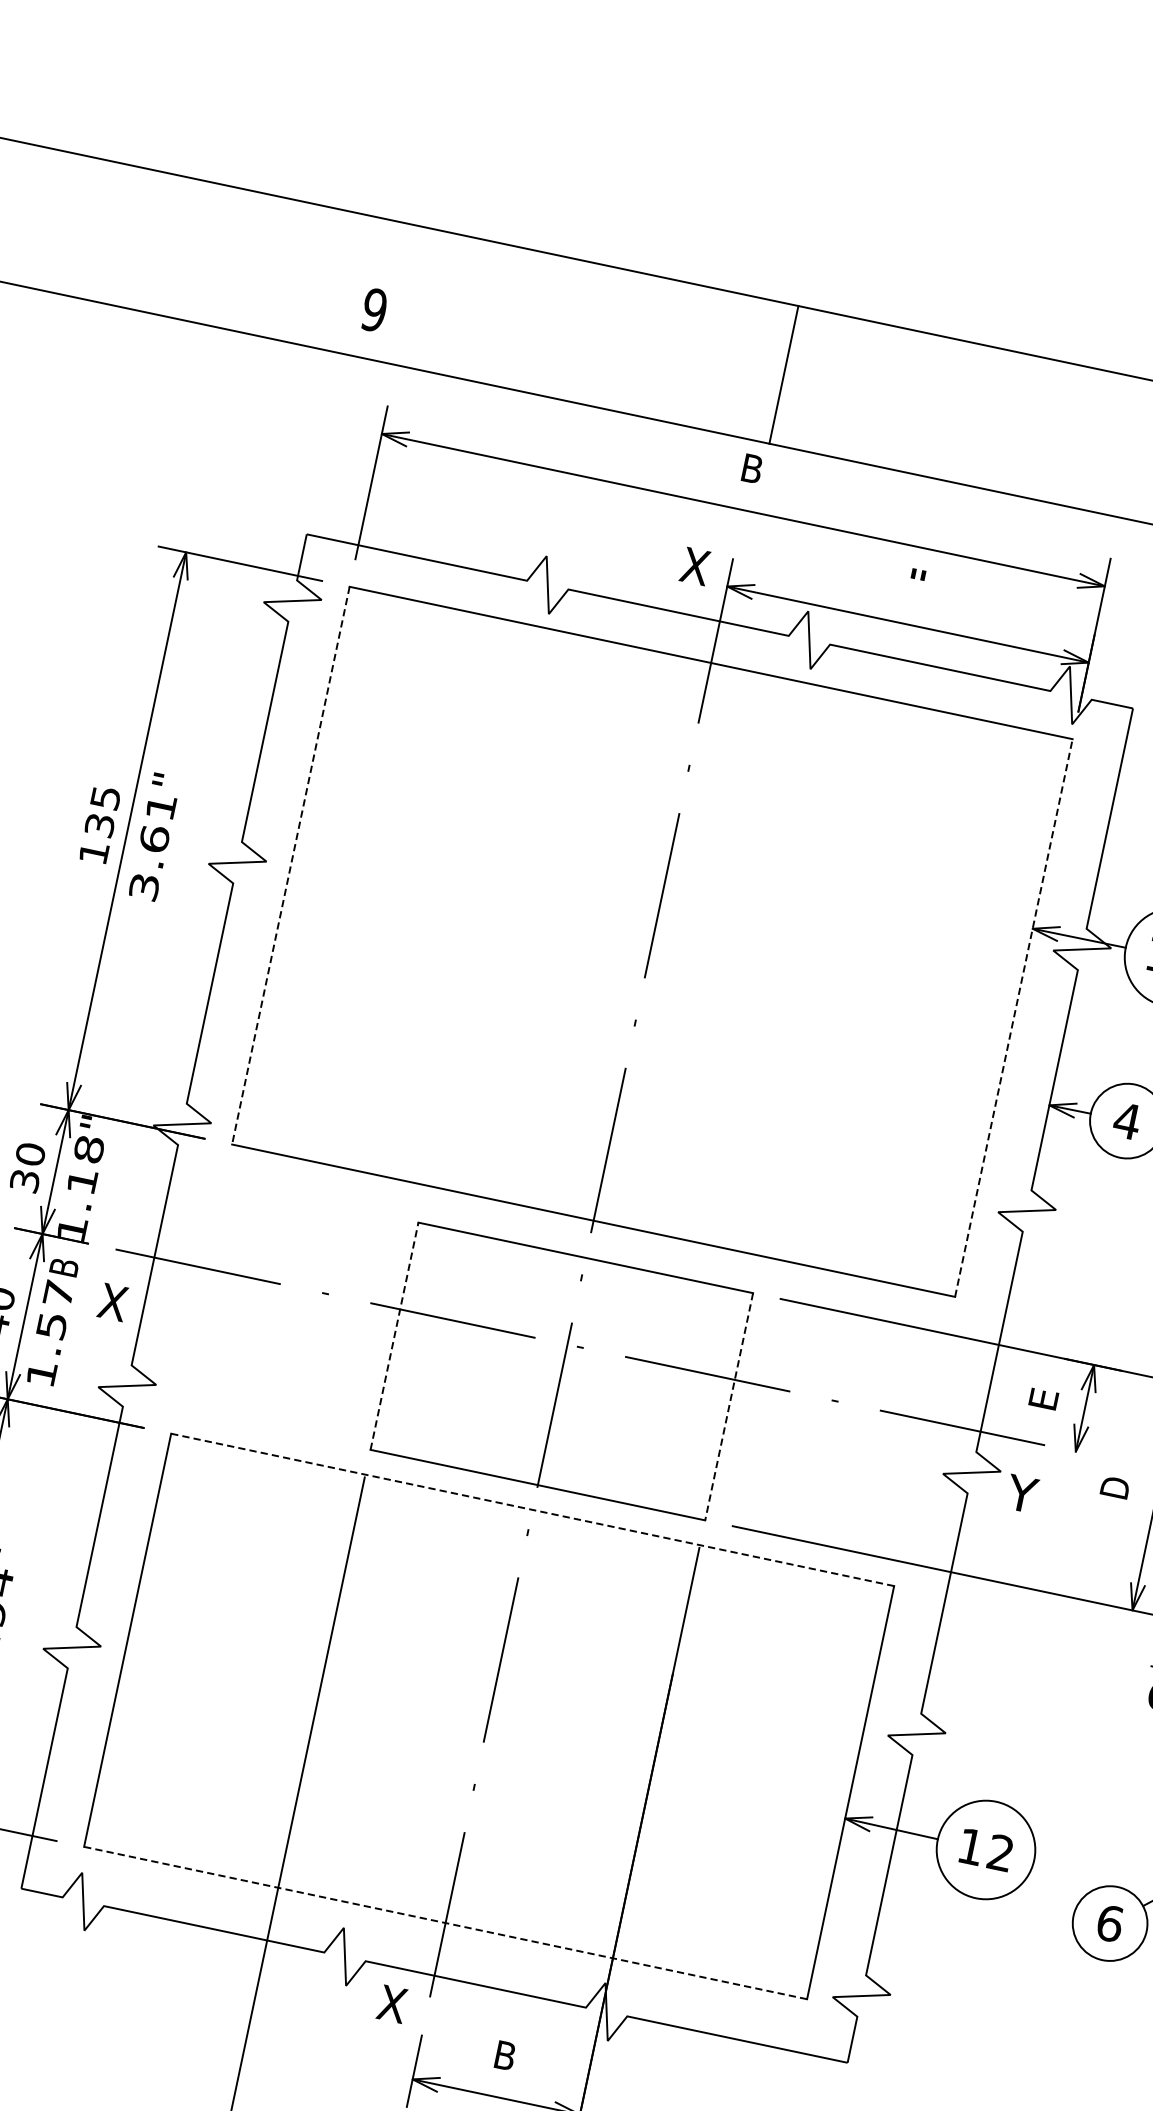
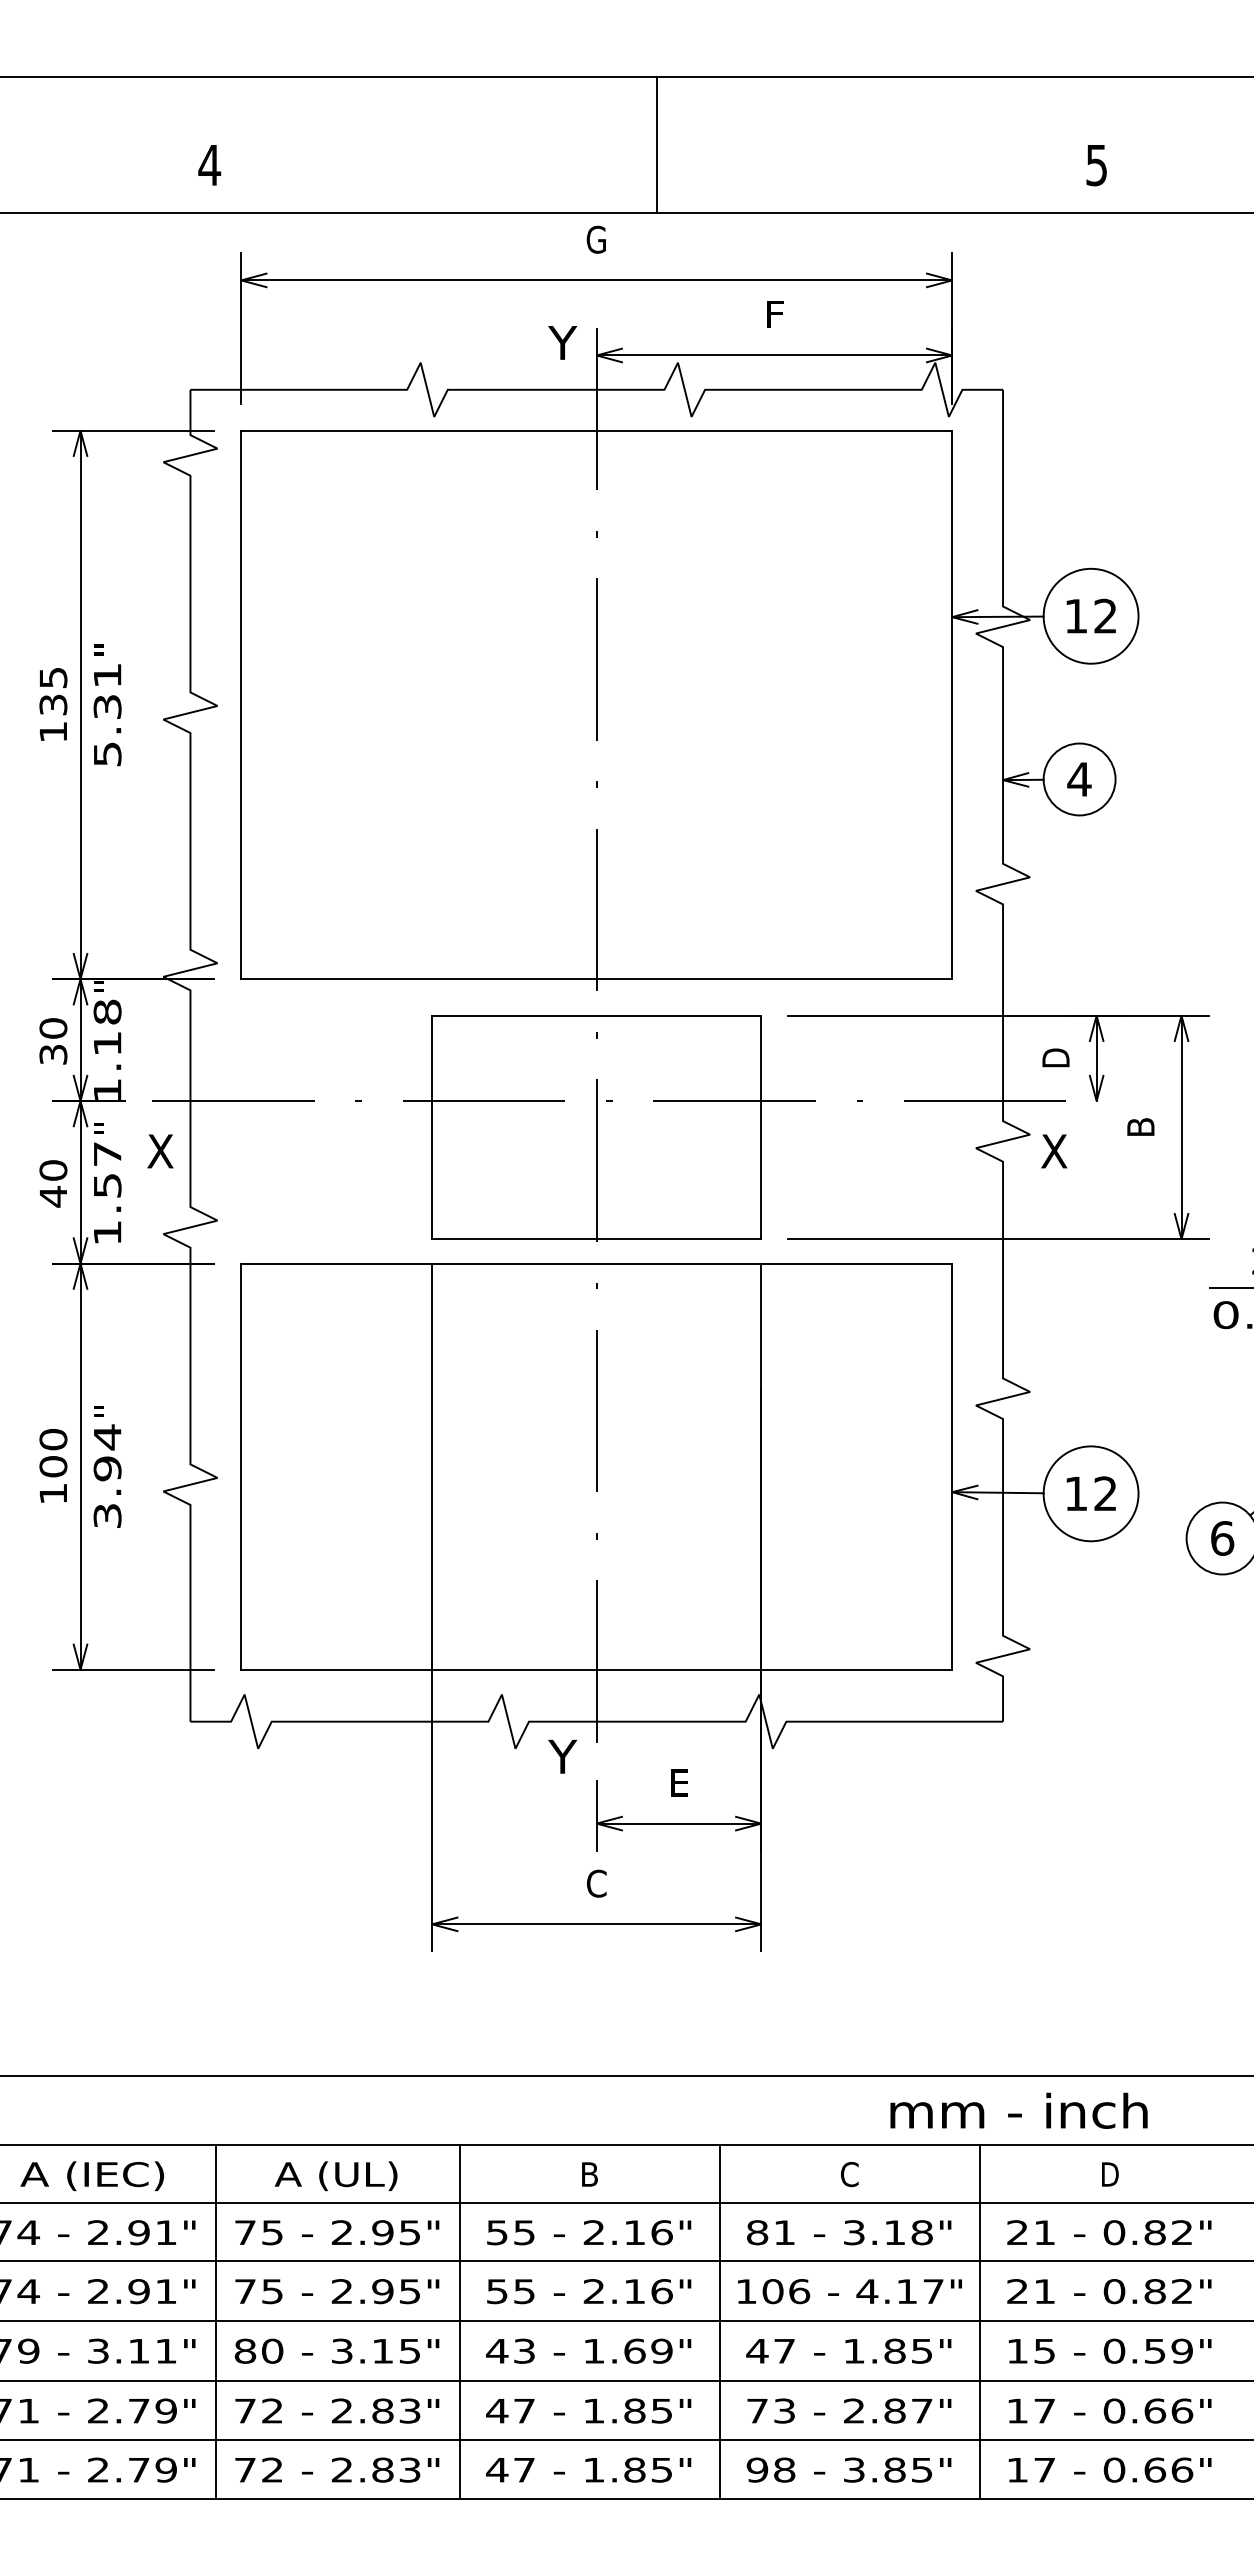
text: (374, 310) -> (209, 165), 9 -> 4
line: (784, 374) -> (657, 144), moved
text: (750, 468) -> (595, 239), B -> G
text: (695, 565) -> (562, 342), X -> Y
text: (917, 583) -> (775, 314), " -> F
text: (149, 861) -> (107, 729), 3.61 -> 5.31
line: (291, 866) -> (241, 705), dashed -> solid
line: (1014, 1017) -> (952, 704), dashed -> solid
text: (64, 1266) -> (107, 1127), B -> "
line: (394, 1336) -> (432, 1127), dashed -> solid
text: (1043, 1398) -> (1055, 1057), E -> D
line: (729, 1406) -> (761, 1127), dashed -> solid
text: (1114, 1487) -> (1140, 1126), D -> B
text: (1021, 1493) -> (1053, 1151), Y -> X
line: (532, 1509) -> (596, 1263), dashed -> solid
line: (446, 1922) -> (597, 1669), dashed -> solid
text: (392, 2003) -> (562, 1756), X -> Y
text: (505, 2055) -> (679, 1782), B -> E

